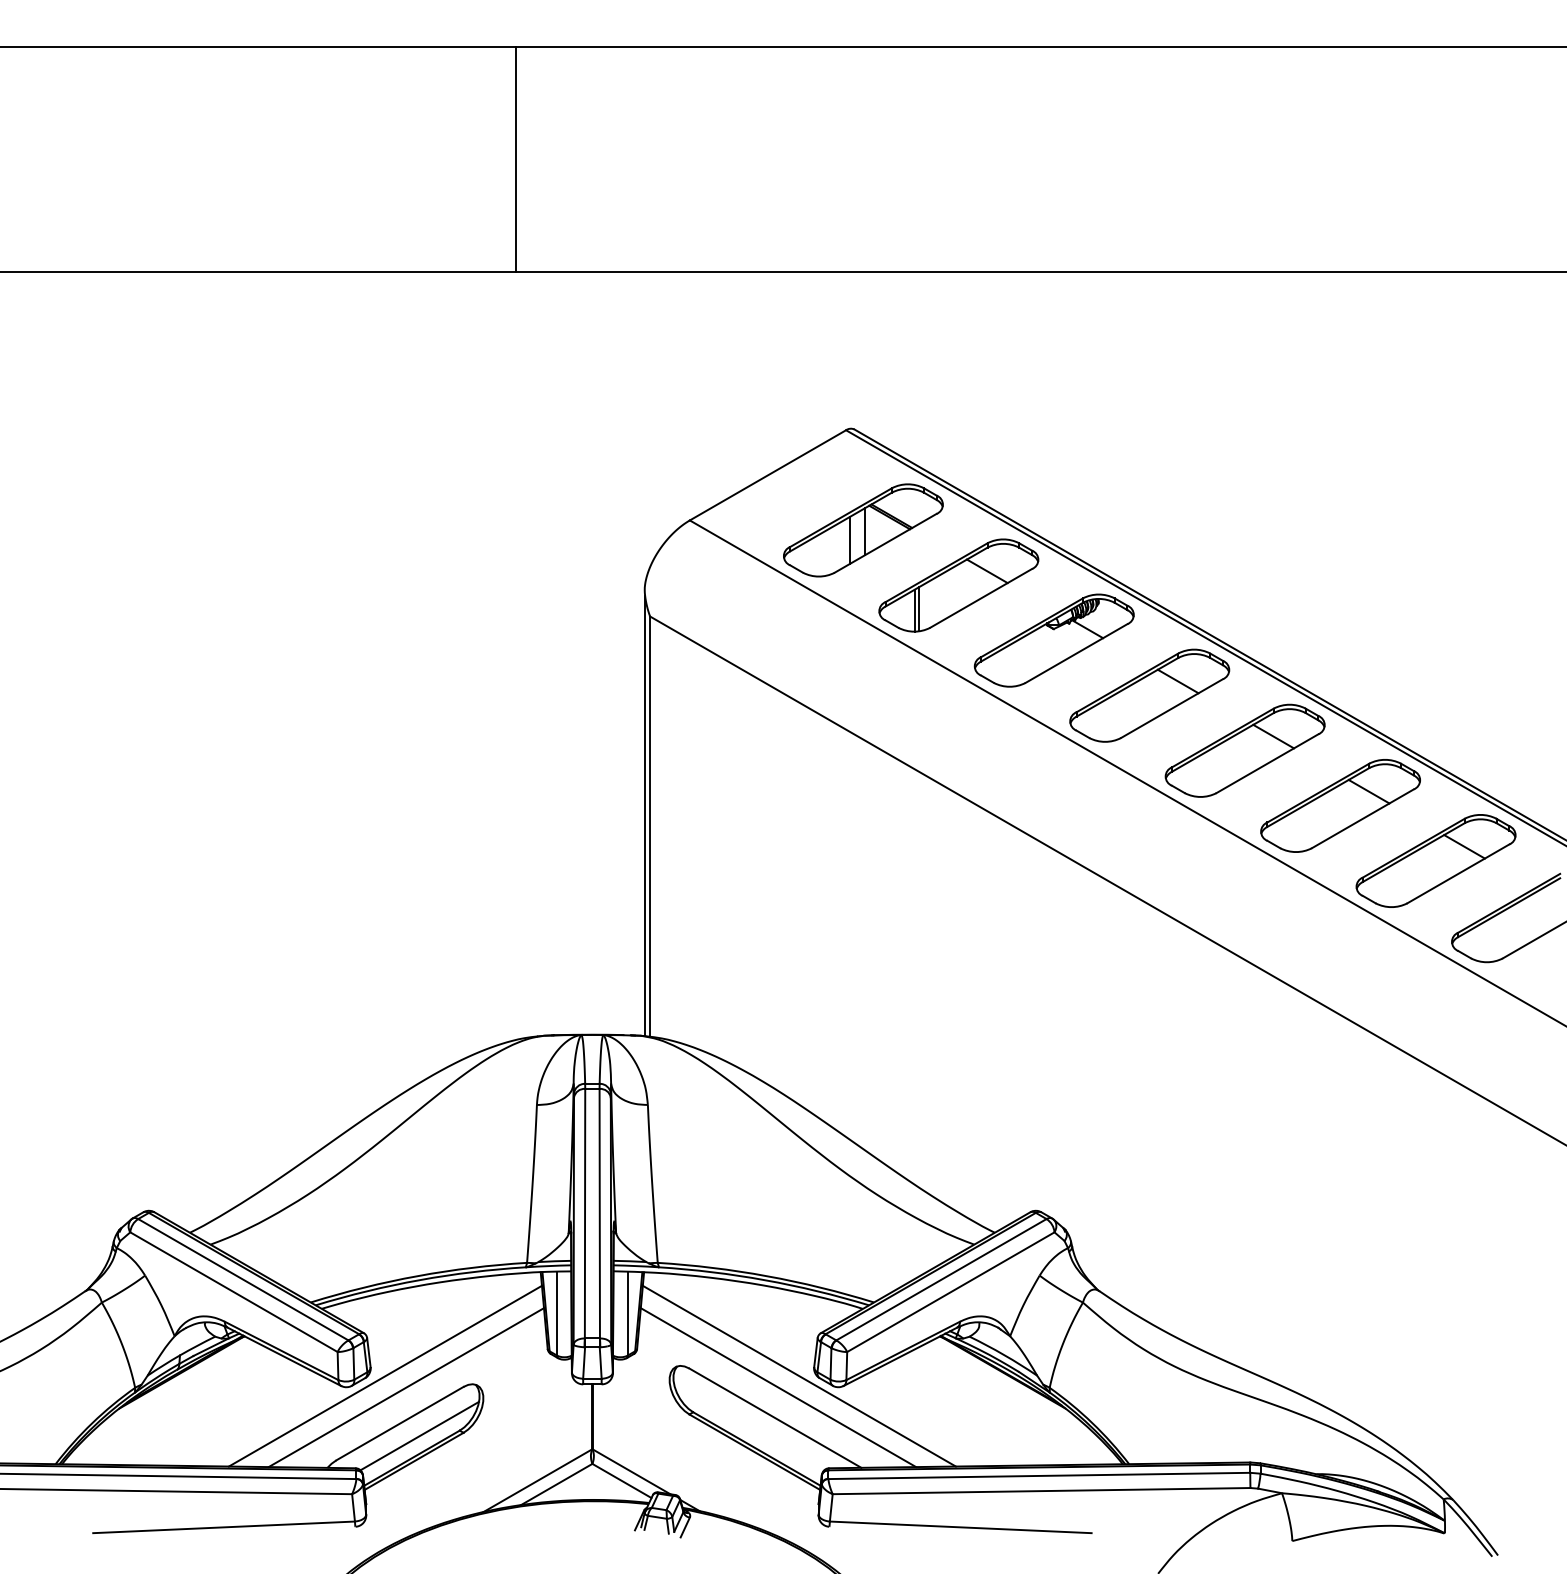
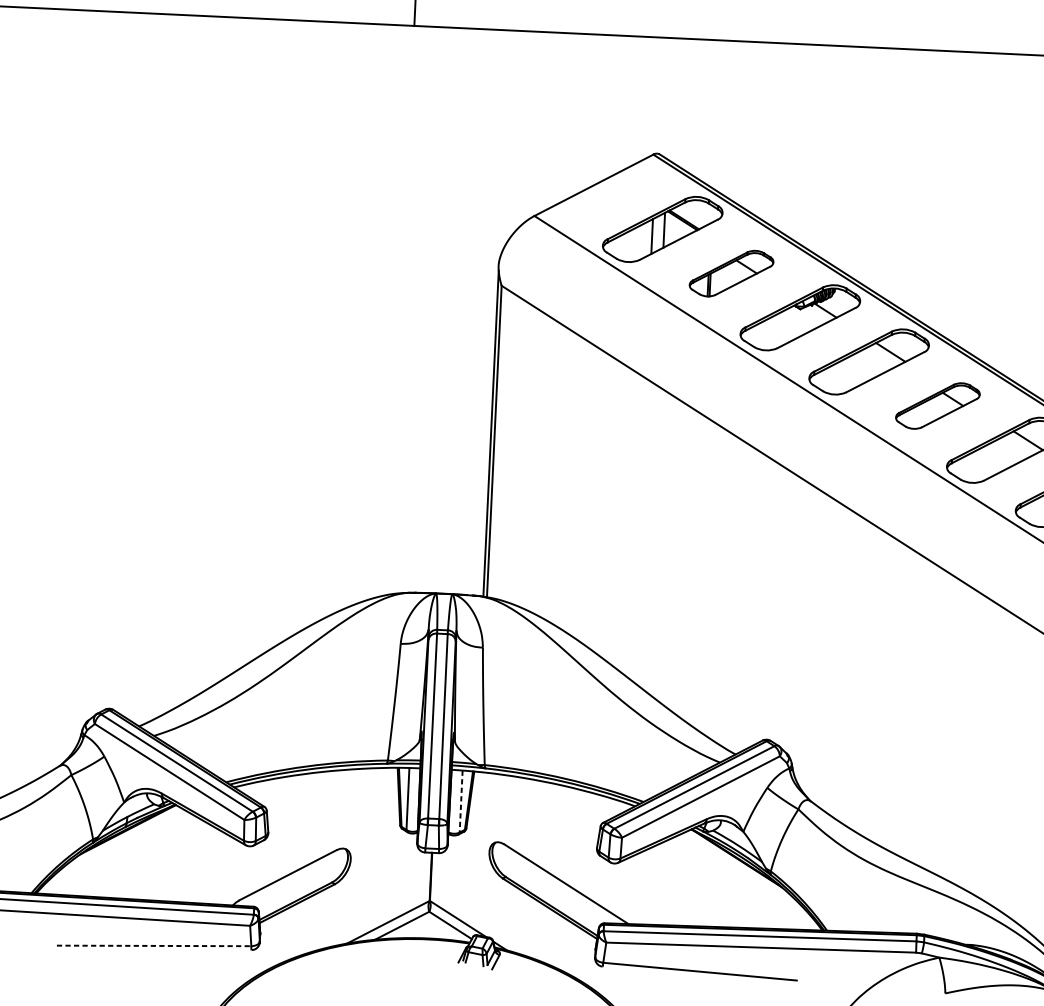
part: (958, 585) -> (731, 273), size x0.7
part: (1244, 750) -> (937, 405), size x0.7
line: (628, 1313) -> (461, 801), solid -> dashed
line: (384, 1375) -> (278, 838), removed
line: (798, 1375) -> (585, 853), removed
line: (406, 1387) -> (294, 848), removed
line: (778, 1387) -> (569, 861), removed
line: (419, 1435) -> (302, 884), removed
line: (224, 1527) -> (154, 946), solid -> dashed

